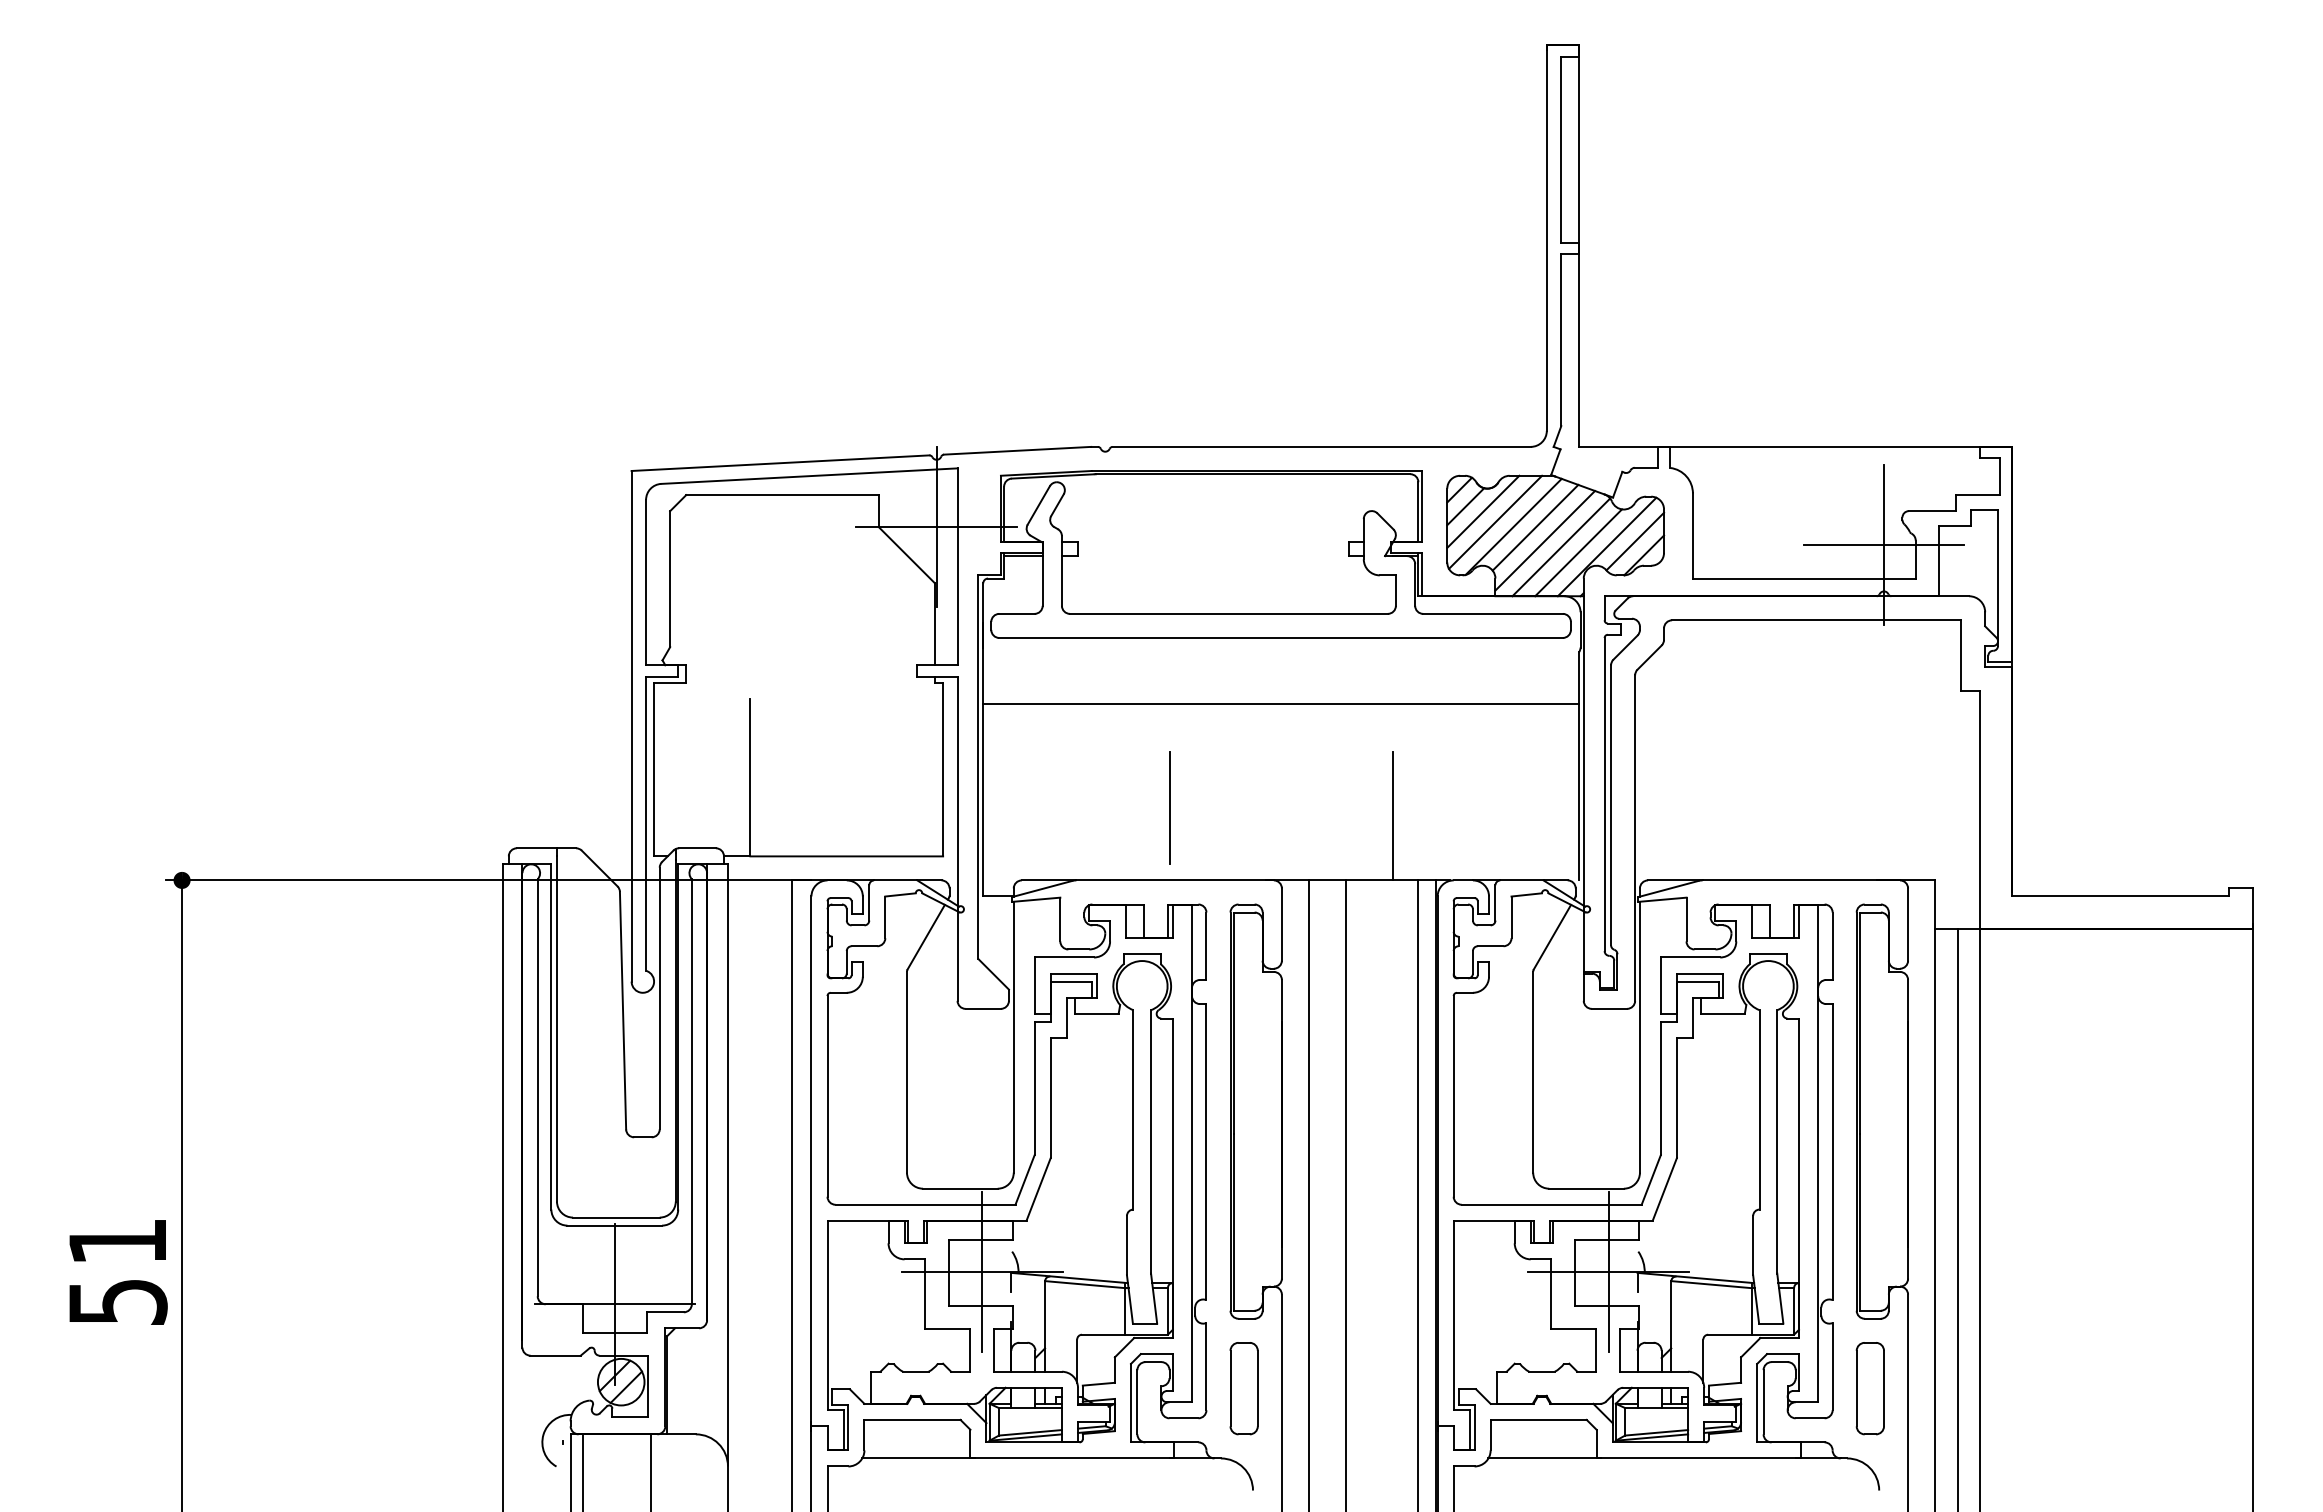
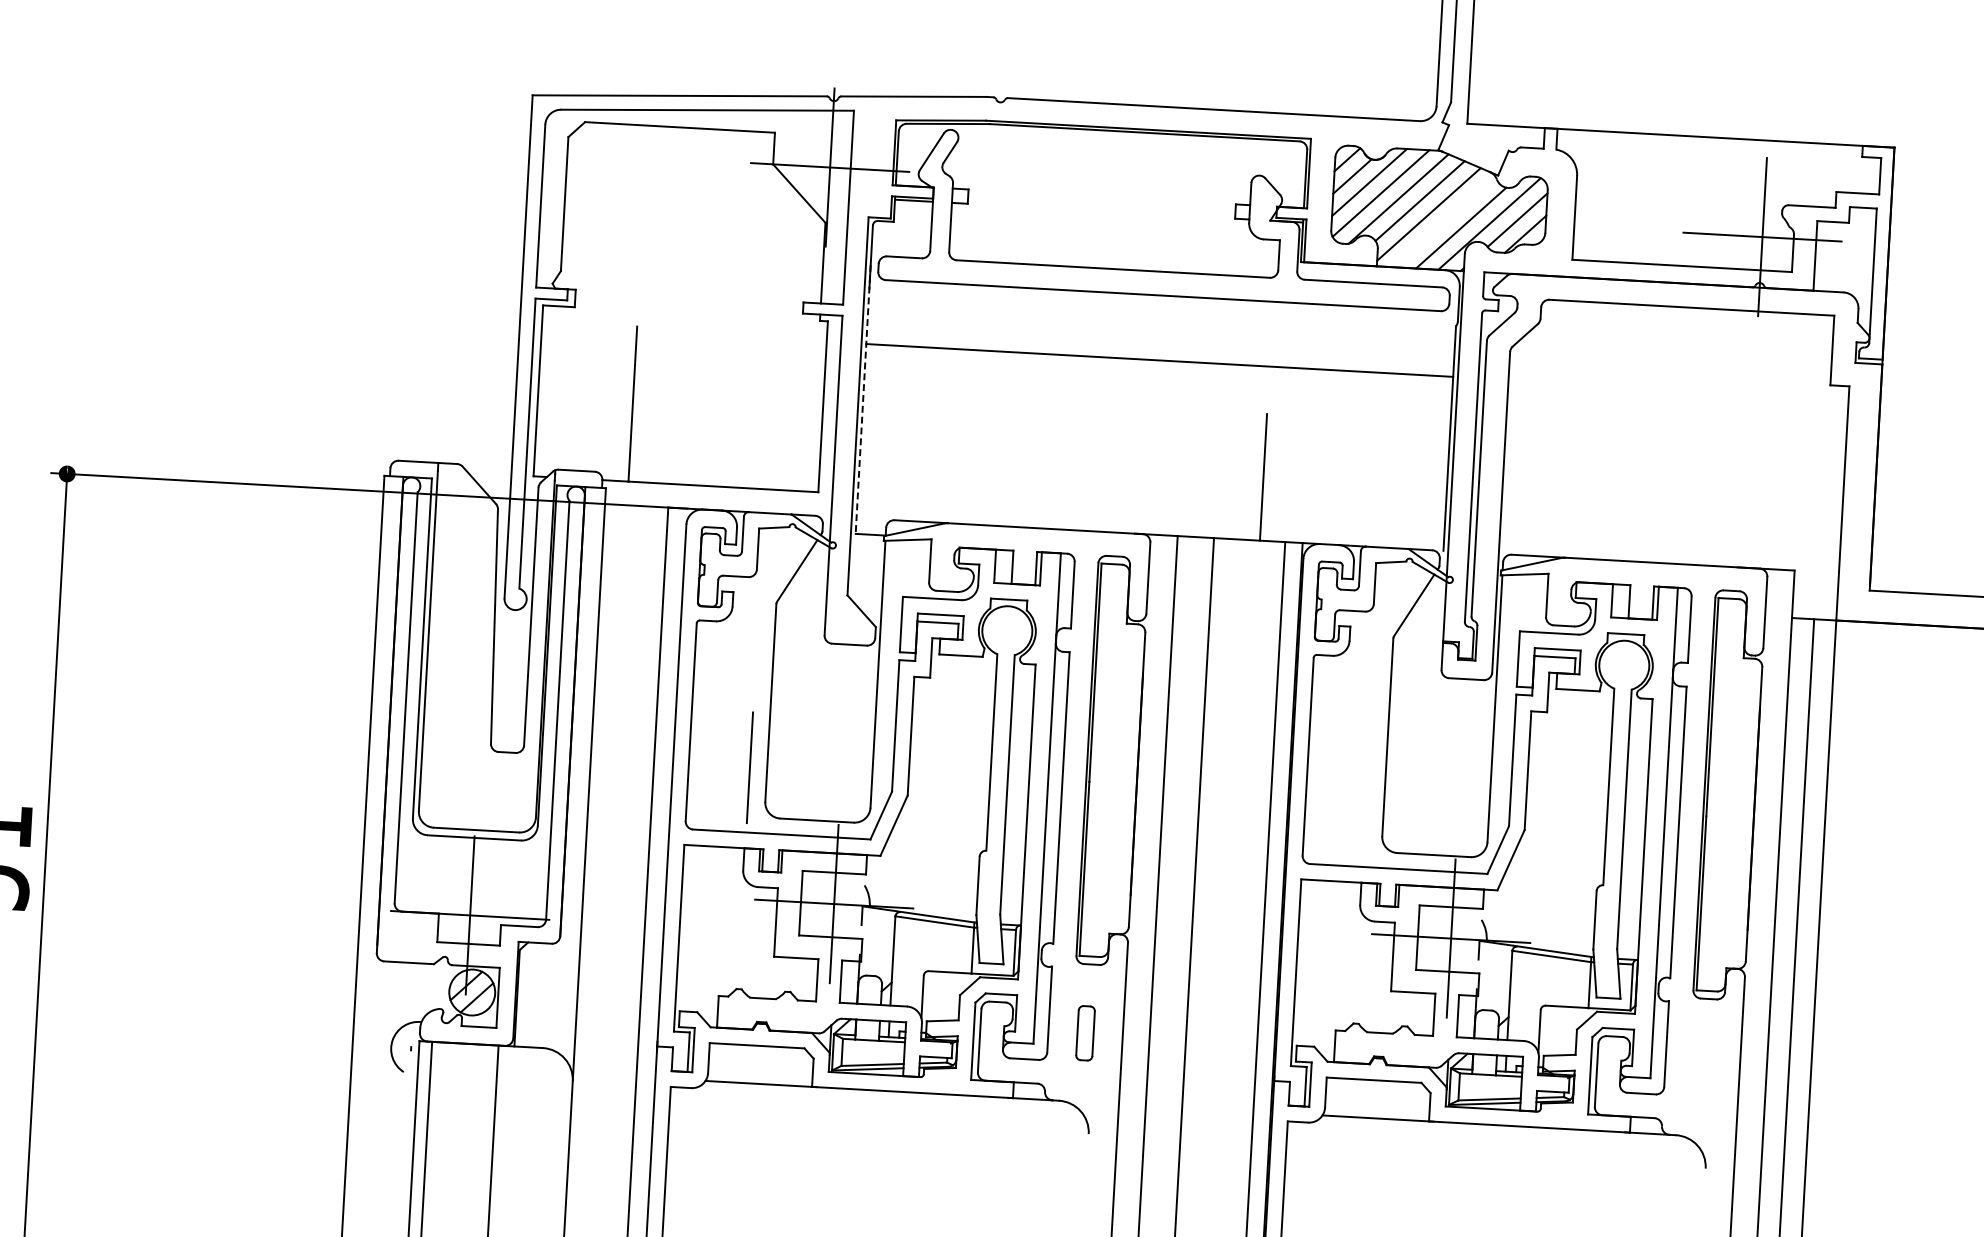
line: (1561, 547) -> (1444, 221), removed
line: (983, 760) -> (863, 399), solid -> dashed
line: (1169, 807) -> (749, 767), moved
part: (1243, 1388) -> (1084, 1033), size x0.6
part: (1869, 1388) -> (1701, 1067), removed

